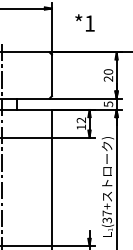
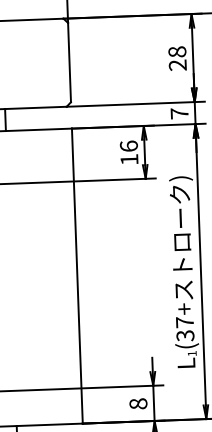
text: (108, 71) -> (177, 51), 20 -> 28
text: (108, 104) -> (179, 114), 5 -> 7
text: (81, 120) -> (129, 146), 12 -> 16

